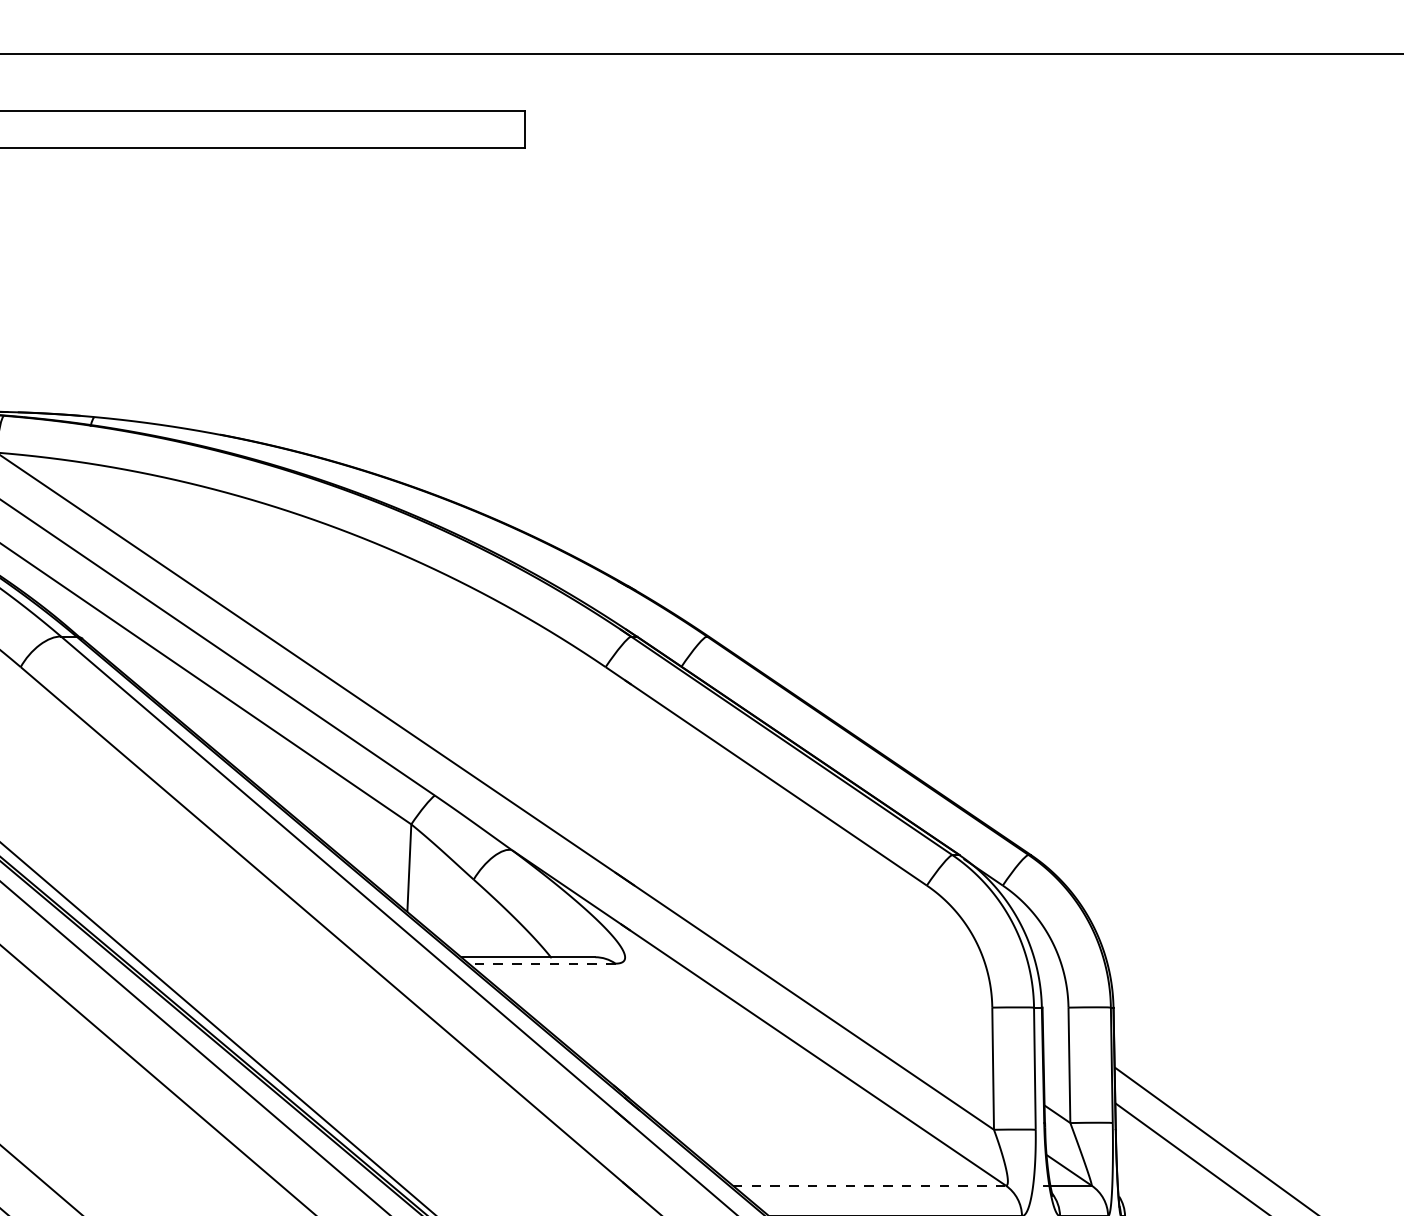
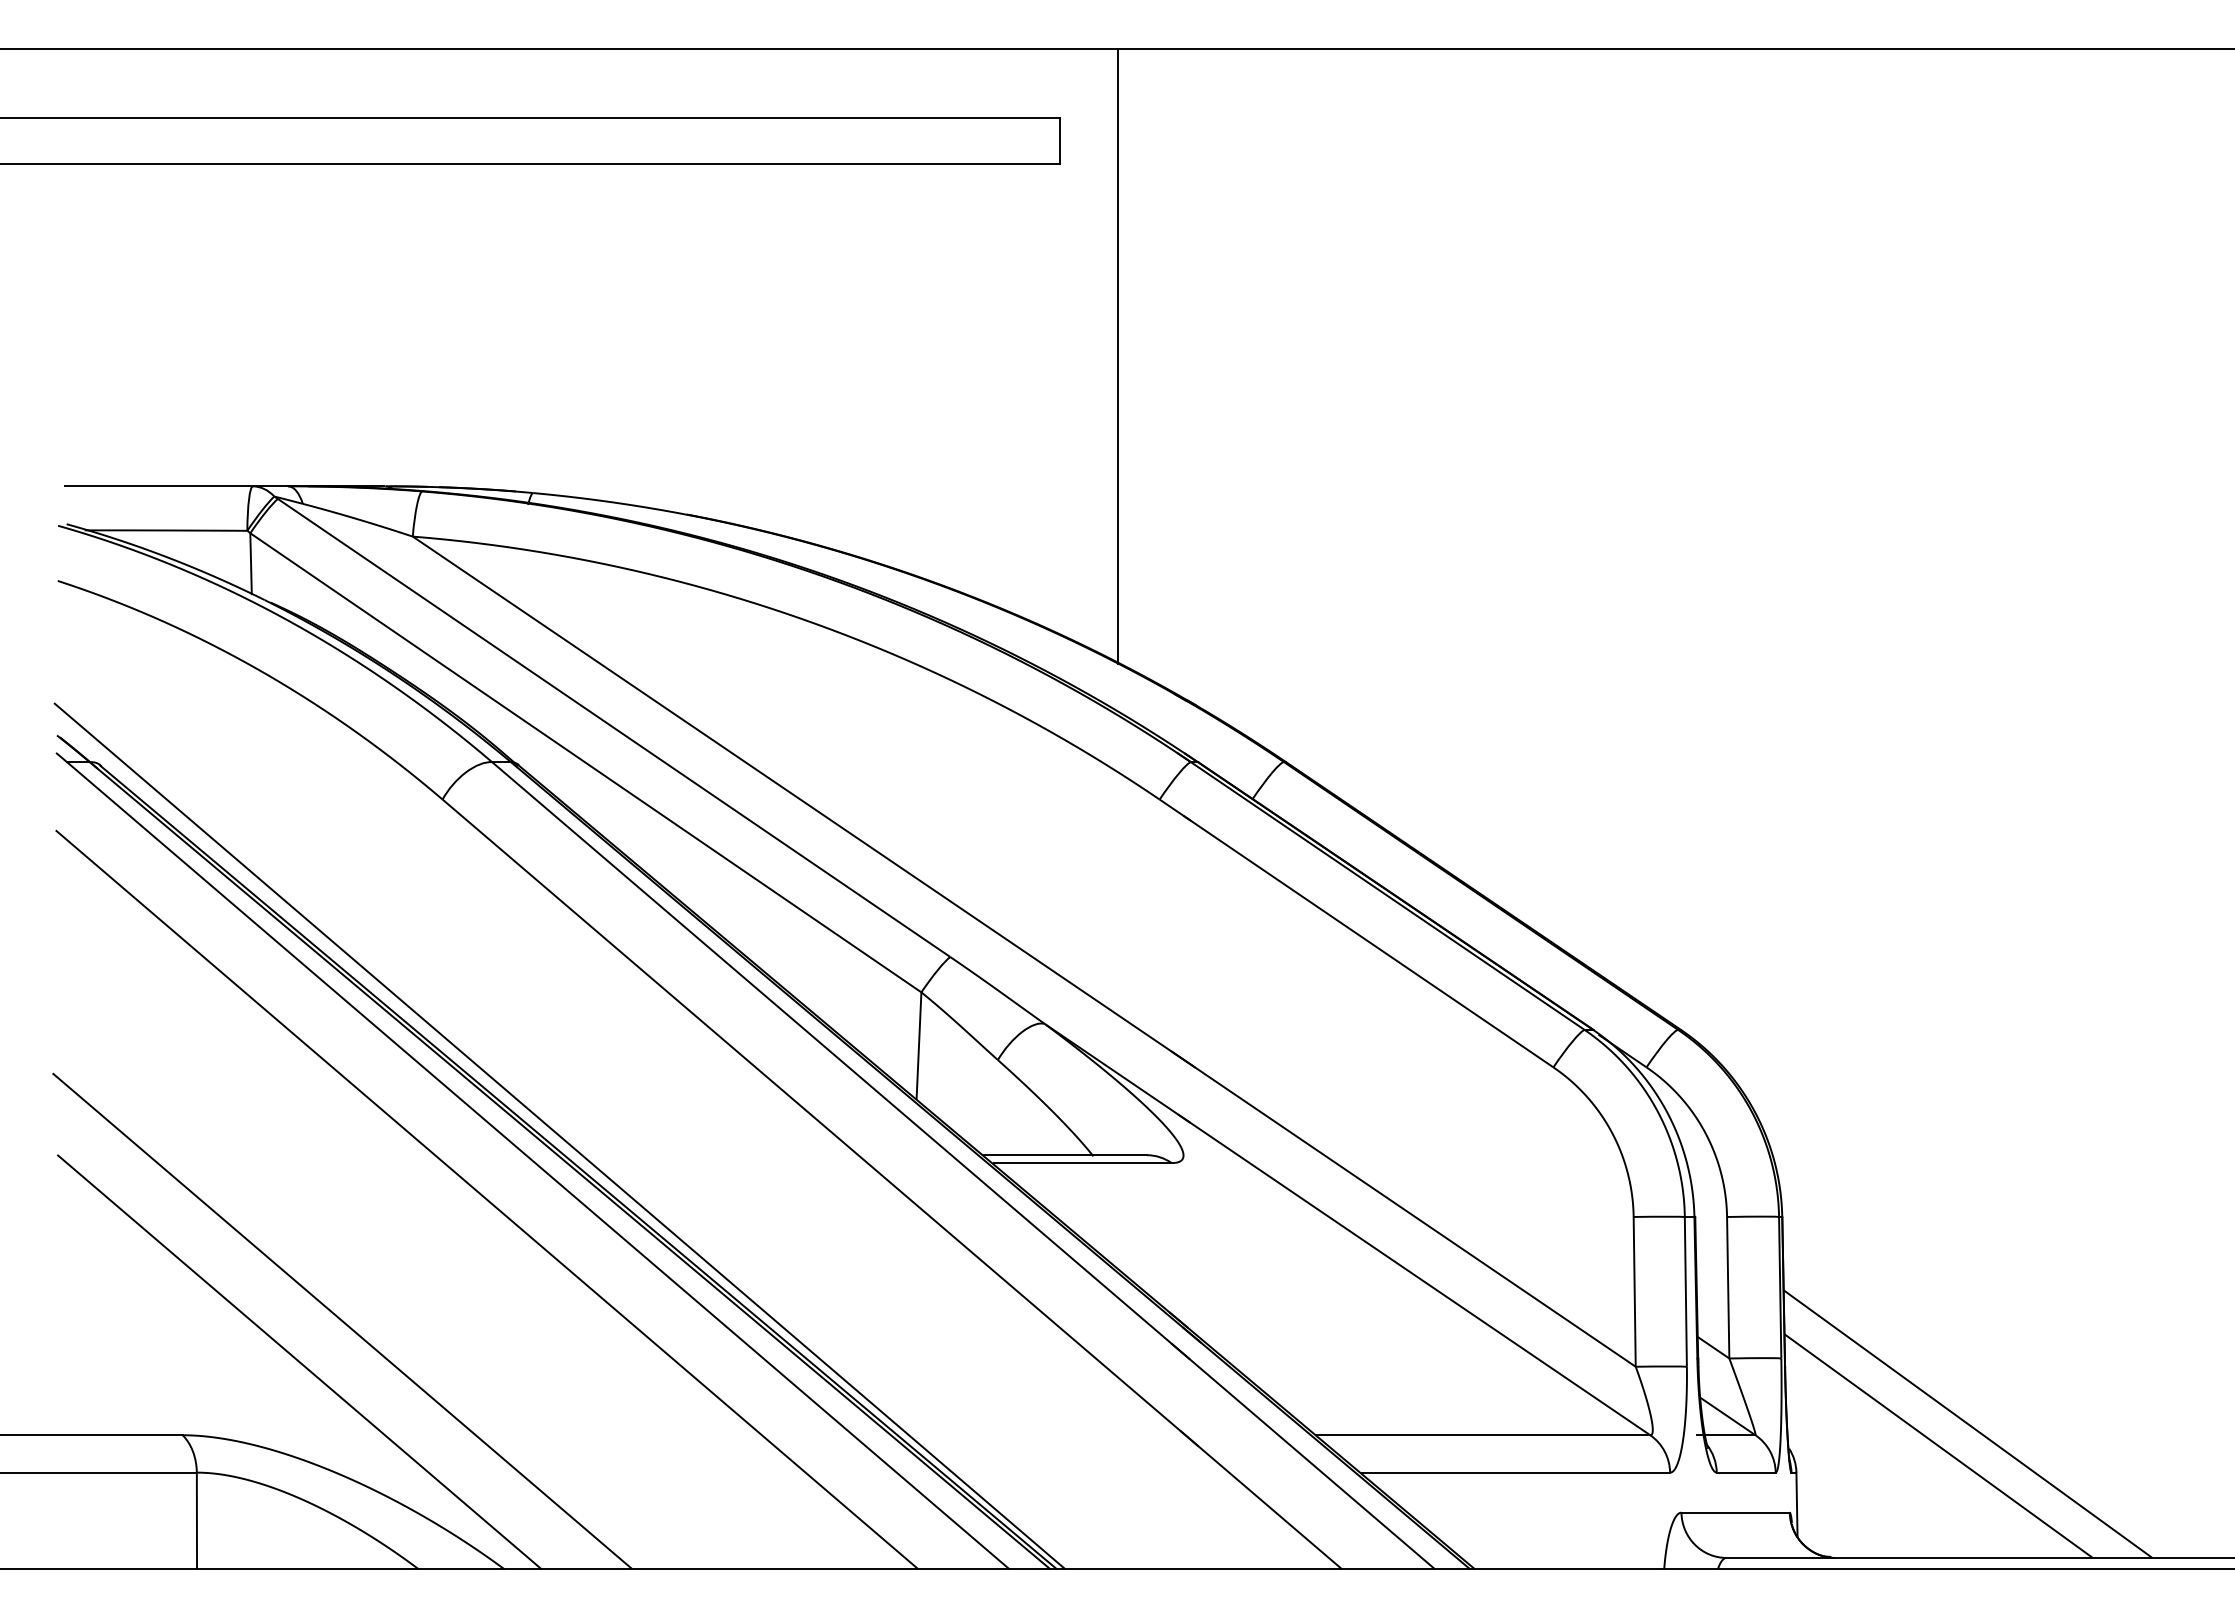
line: (572, 305) -> (1118, 356), added
line: (542, 963) -> (1082, 1163), dashed -> solid
line: (869, 1185) -> (1483, 1435), dashed -> solid

